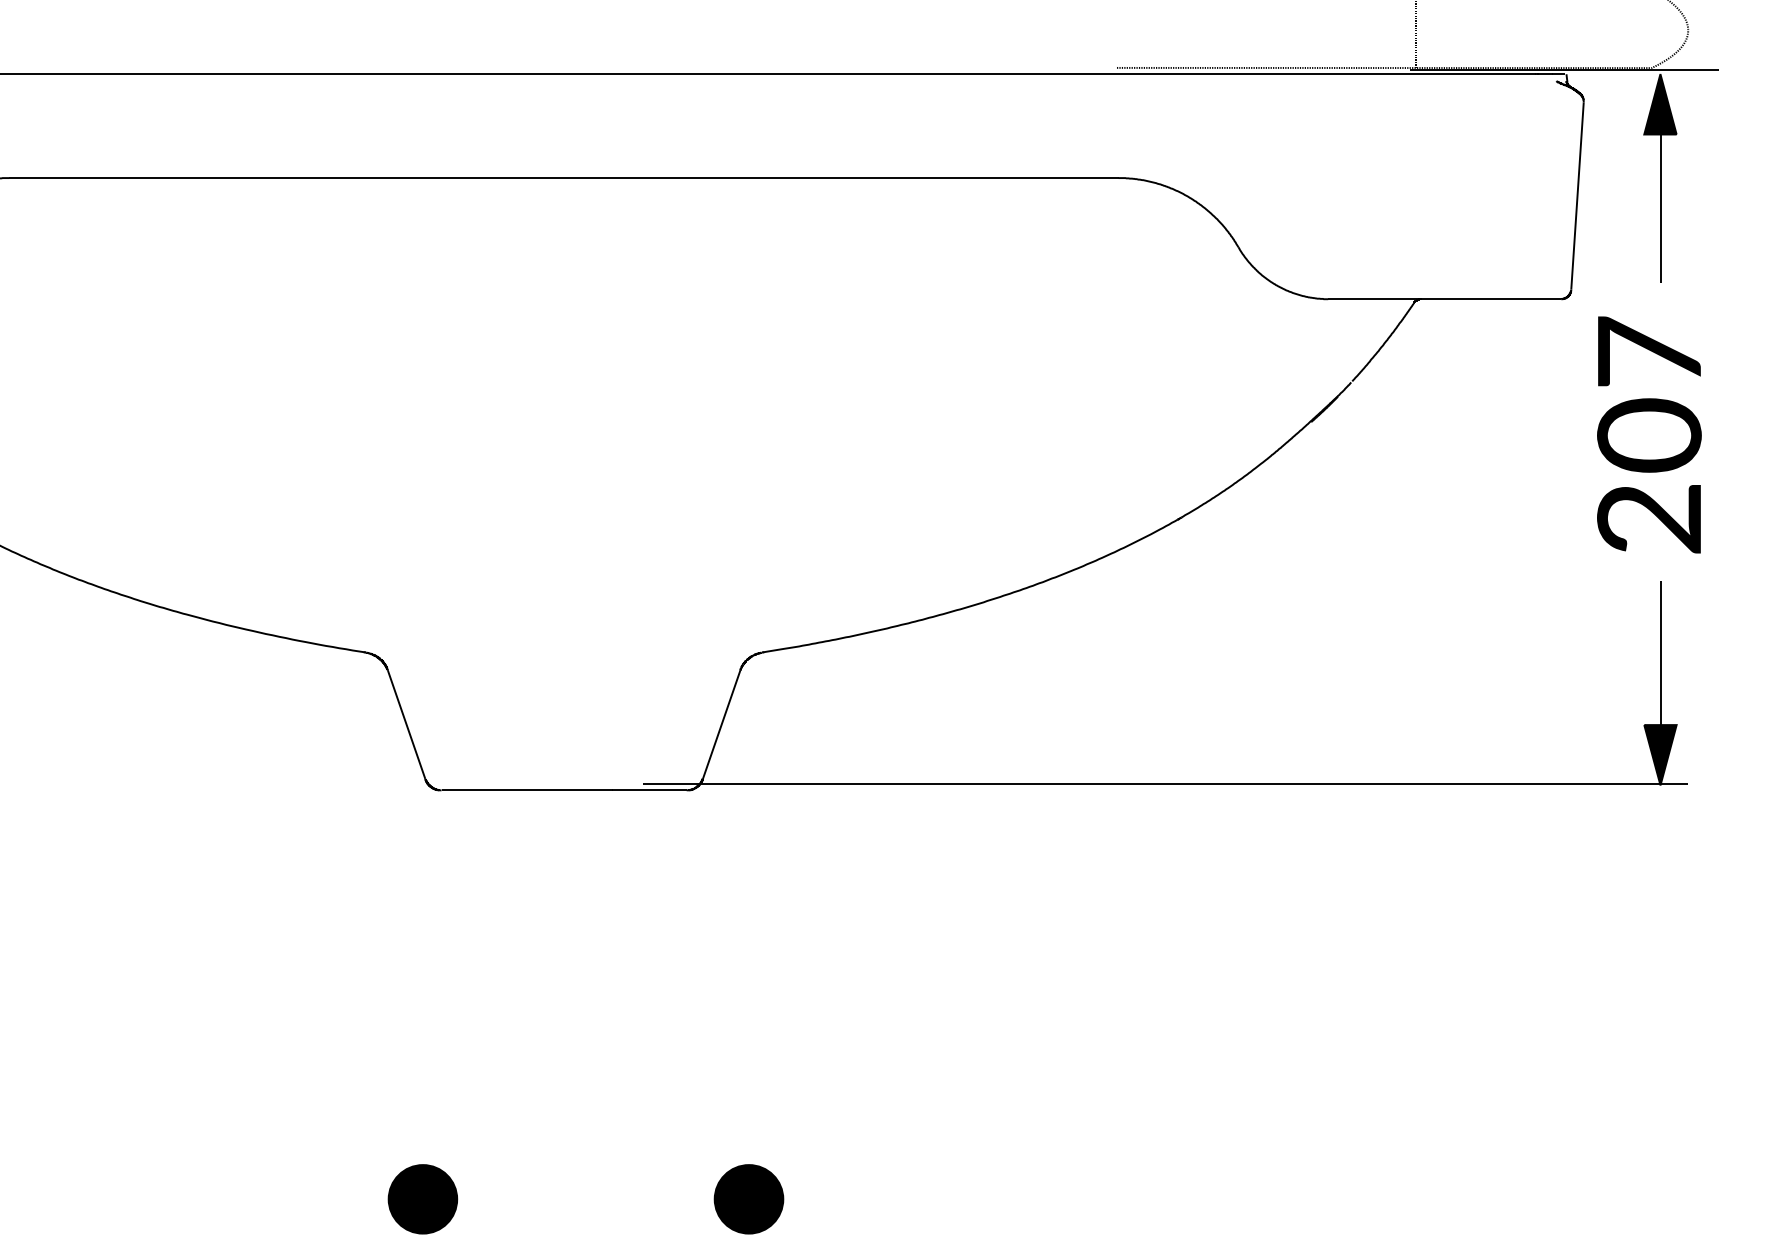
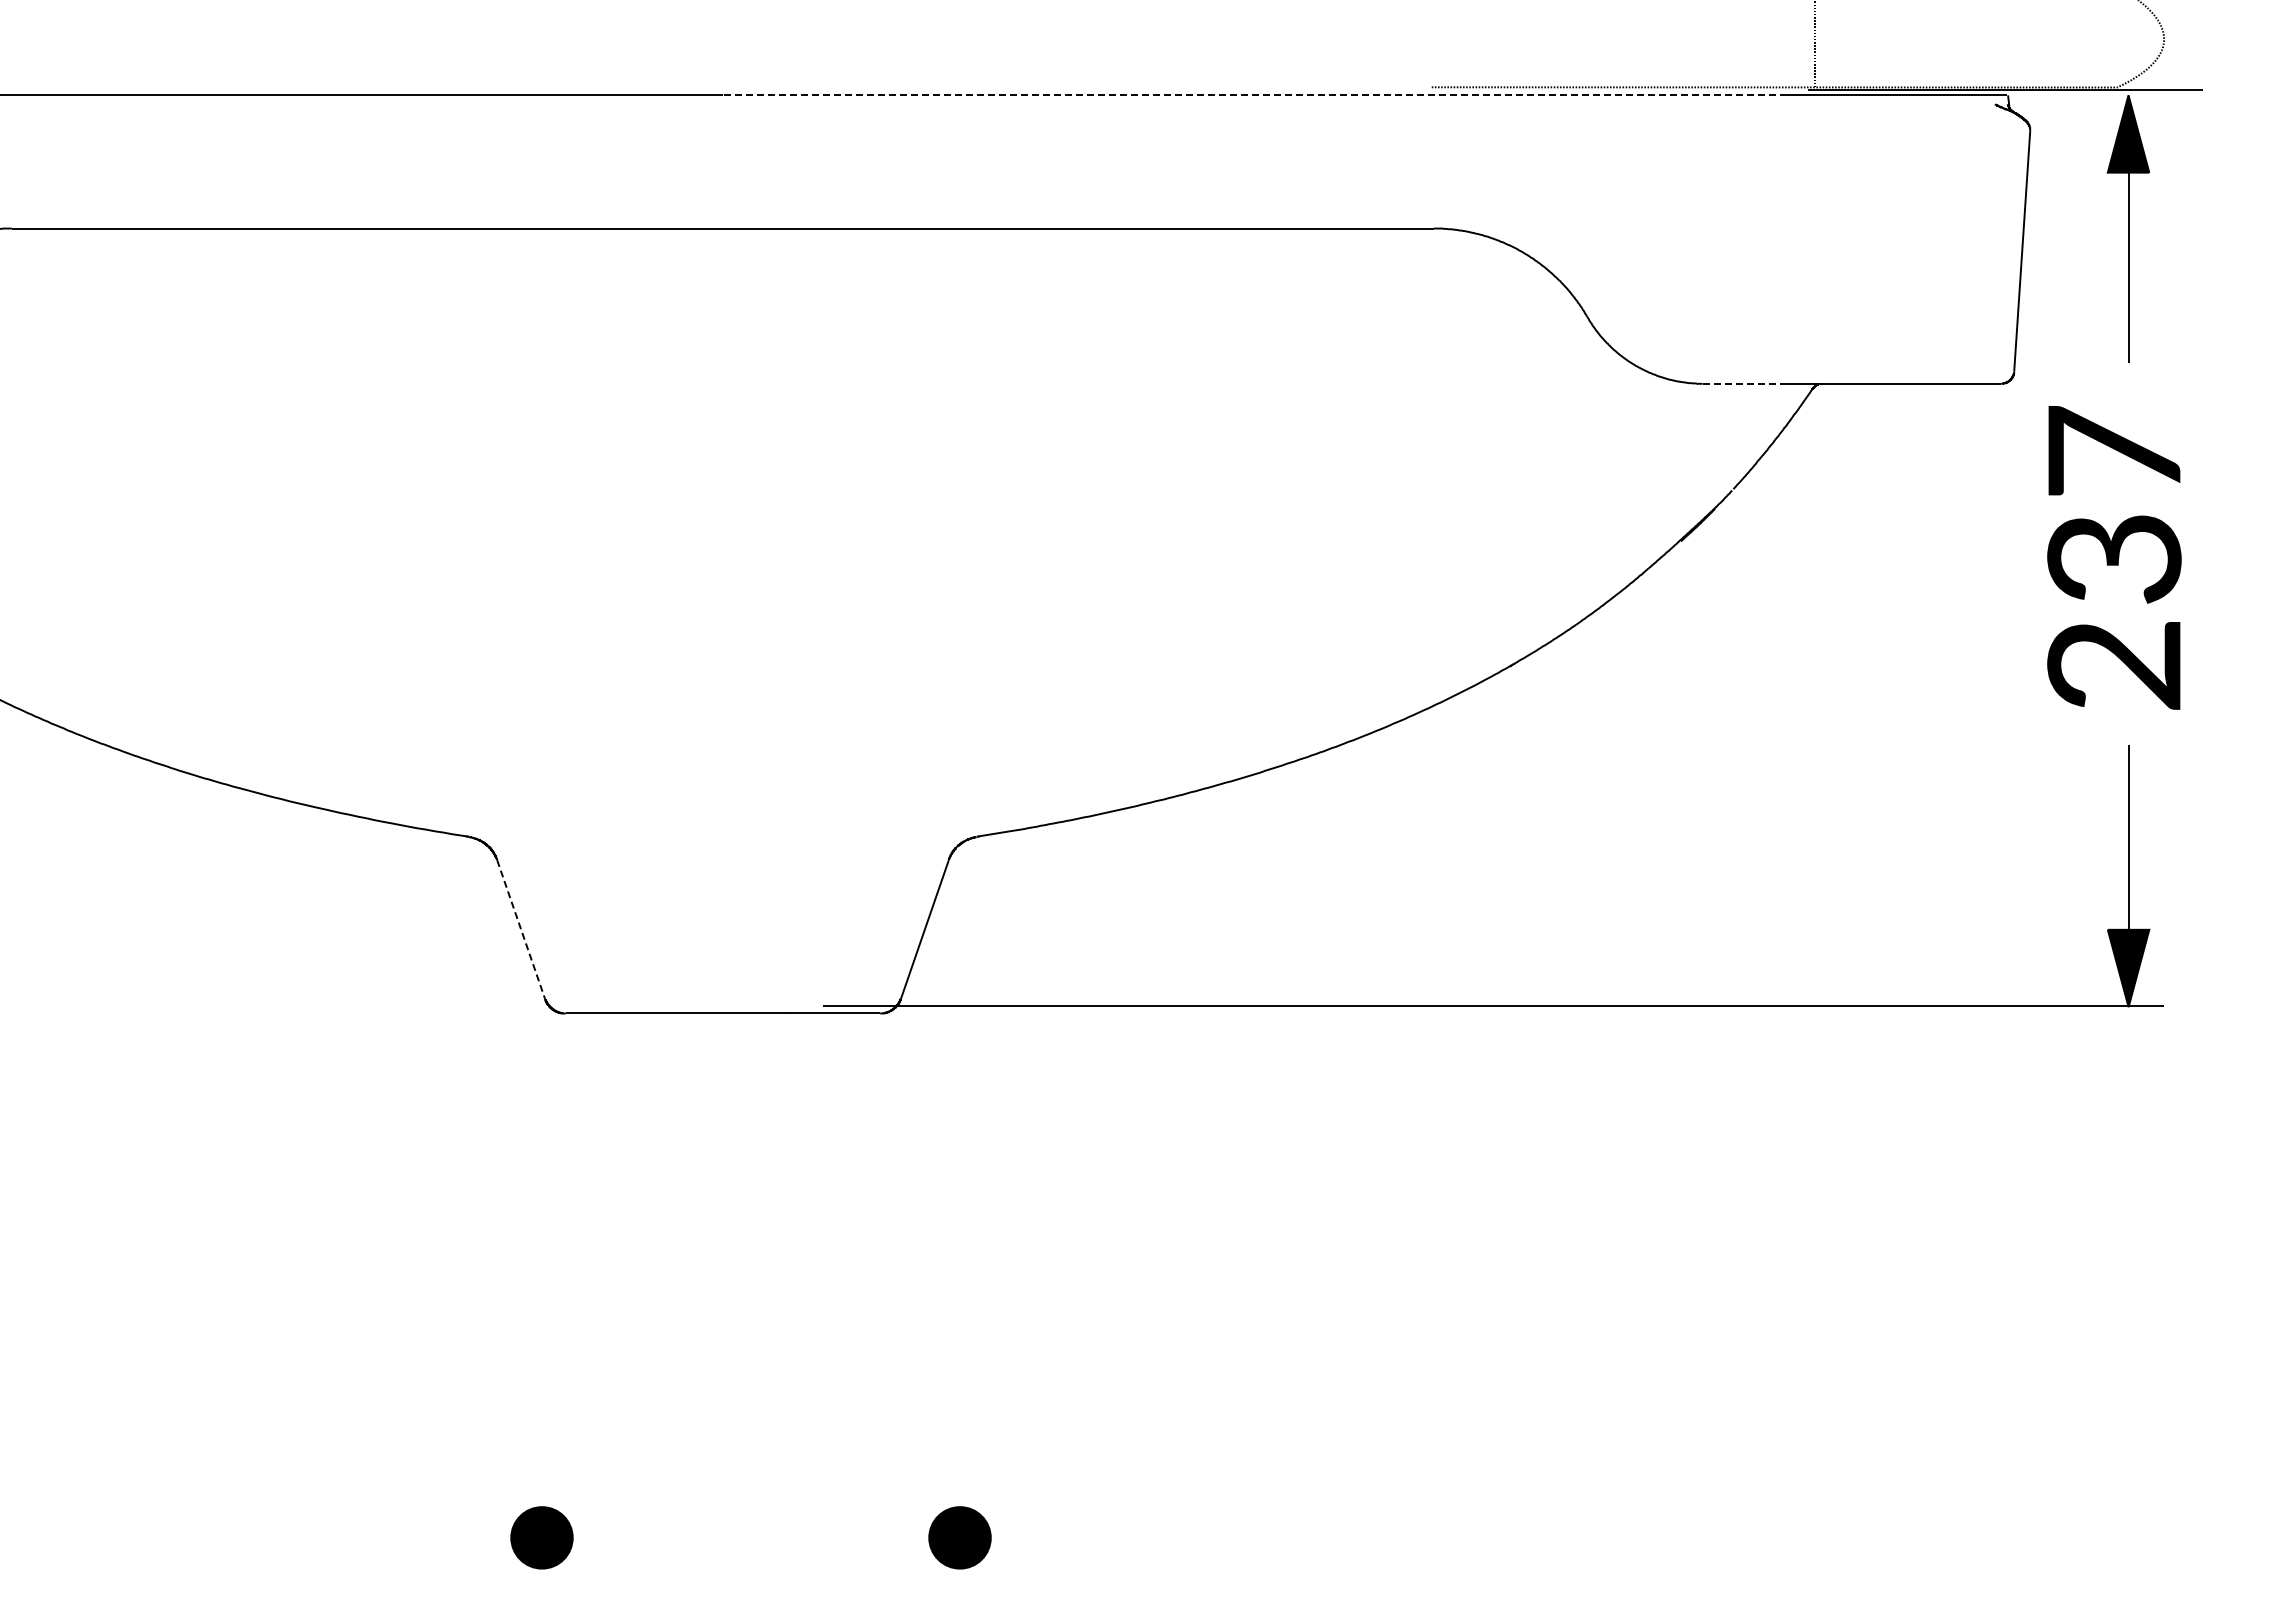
line: (978, 74) -> (1254, 95), solid -> dashed
line: (1360, 298) -> (1744, 383), solid -> dashed
text: (1649, 435) -> (2114, 558), 207 -> 237
line: (406, 725) -> (521, 930), solid -> dashed
part: (422, 1199) -> (541, 1537), size x0.7
part: (748, 1199) -> (959, 1537), size x0.7

